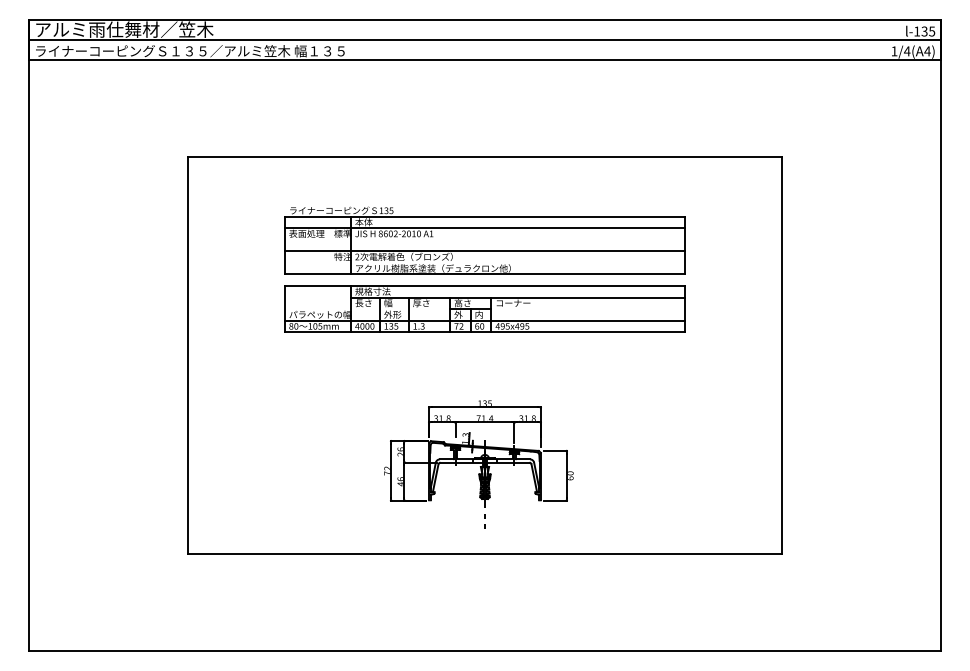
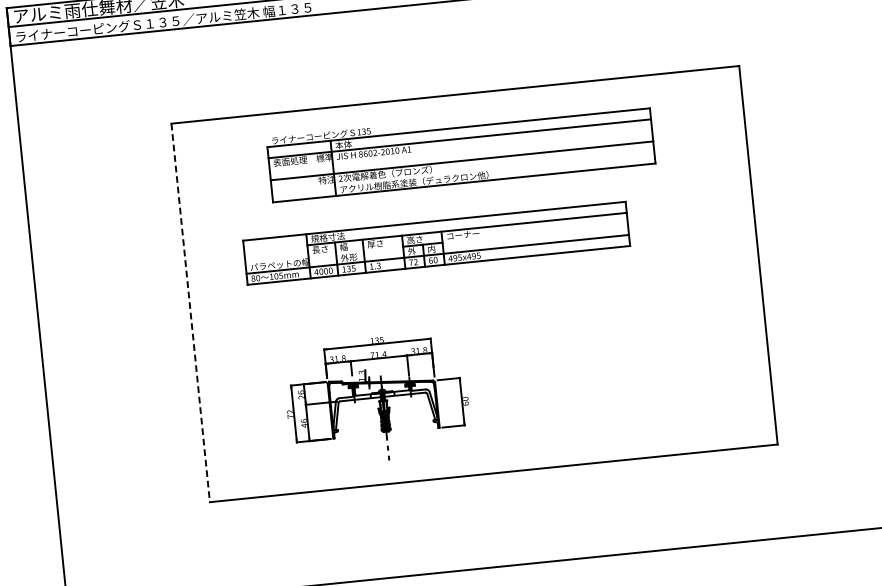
part: (484, 240) -> (460, 150), moved
part: (484, 308) -> (436, 242), moved
line: (187, 355) -> (190, 313), solid -> dashed
part: (478, 464) -> (376, 399), moved

